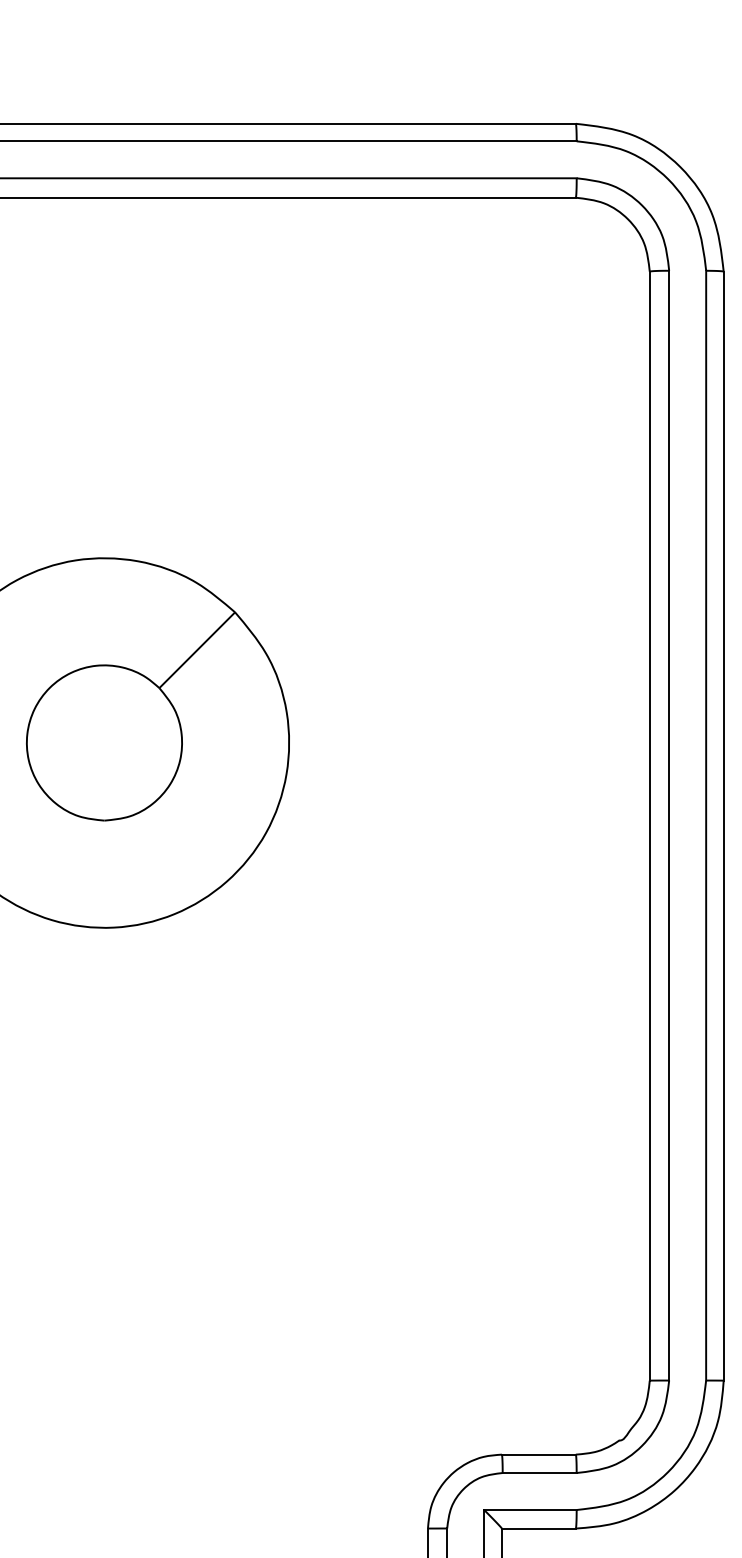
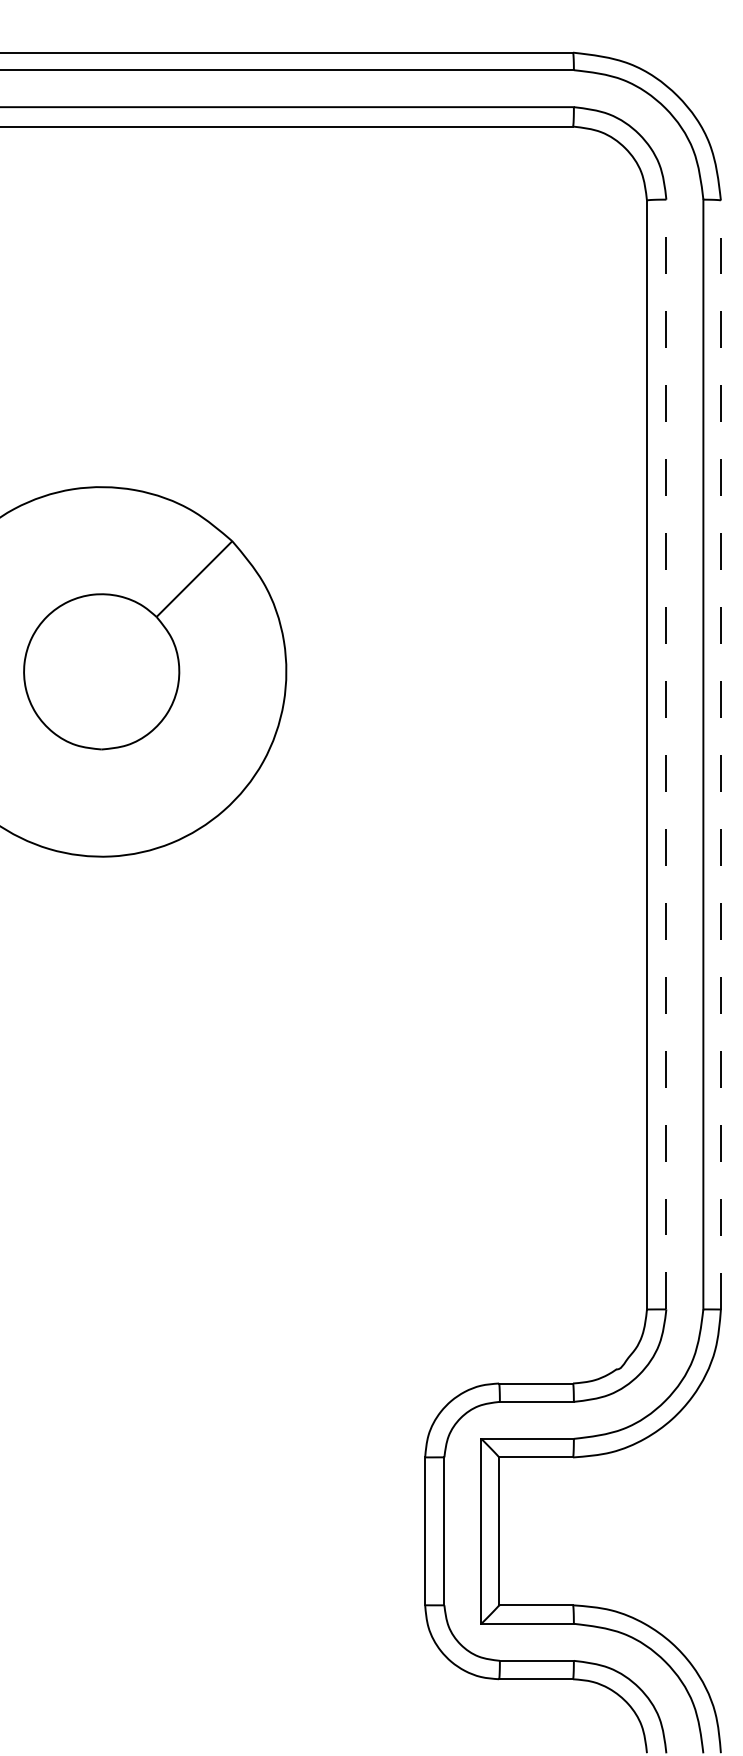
line: (669, 825) -> (666, 754), solid -> dashed
line: (723, 826) -> (720, 755), solid -> dashed

